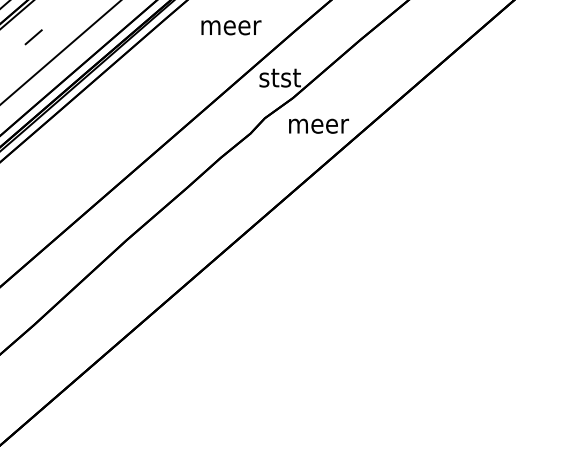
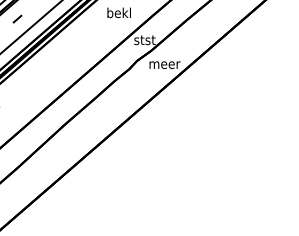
text: (230, 24) -> (119, 12), meer -> bekl

